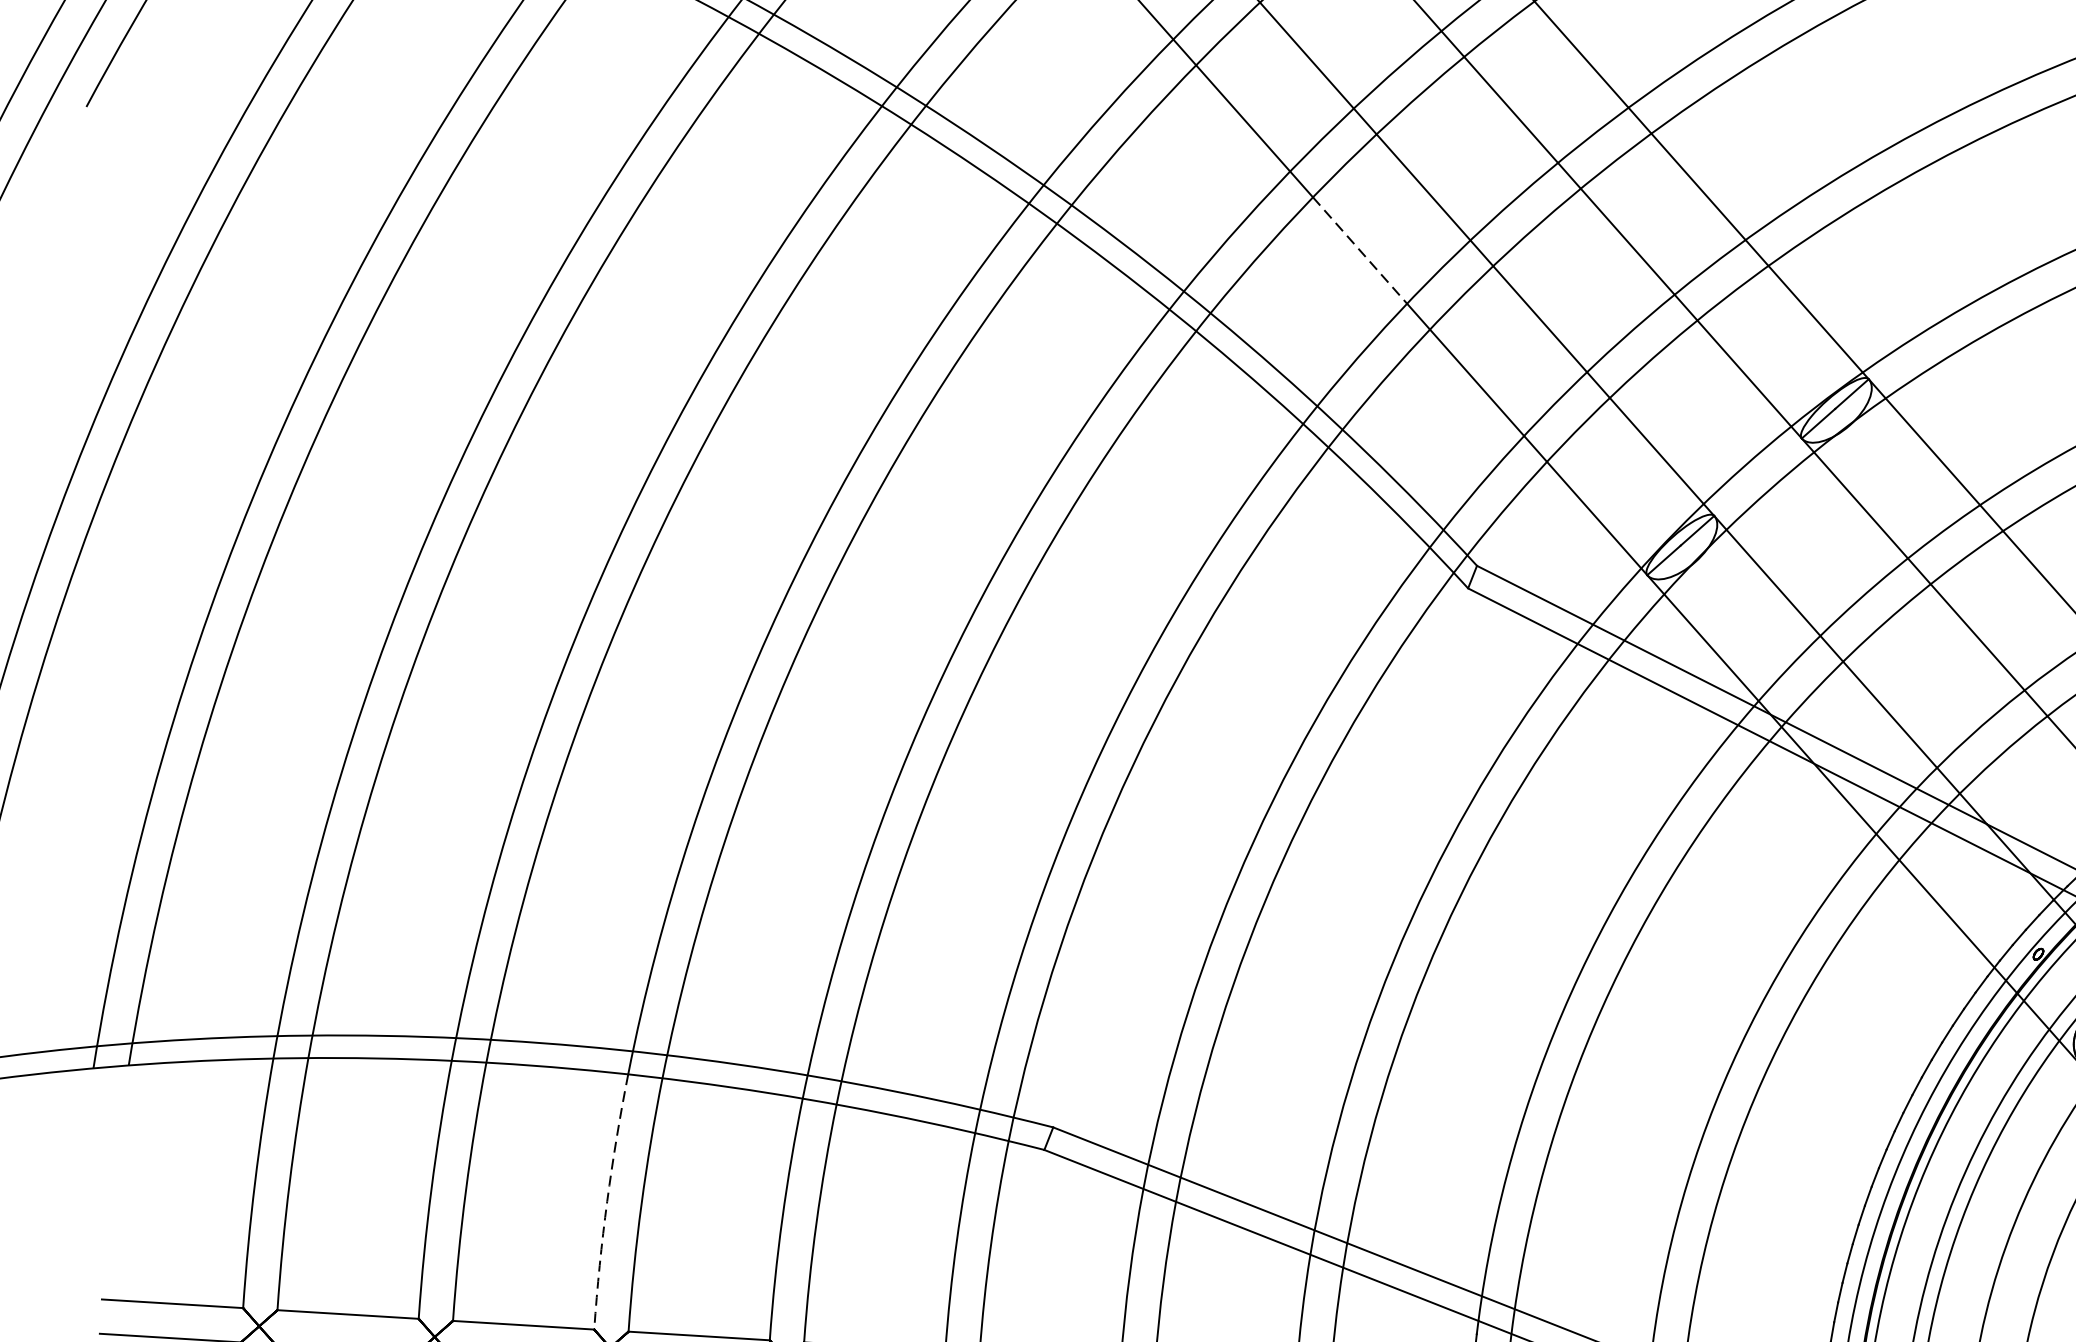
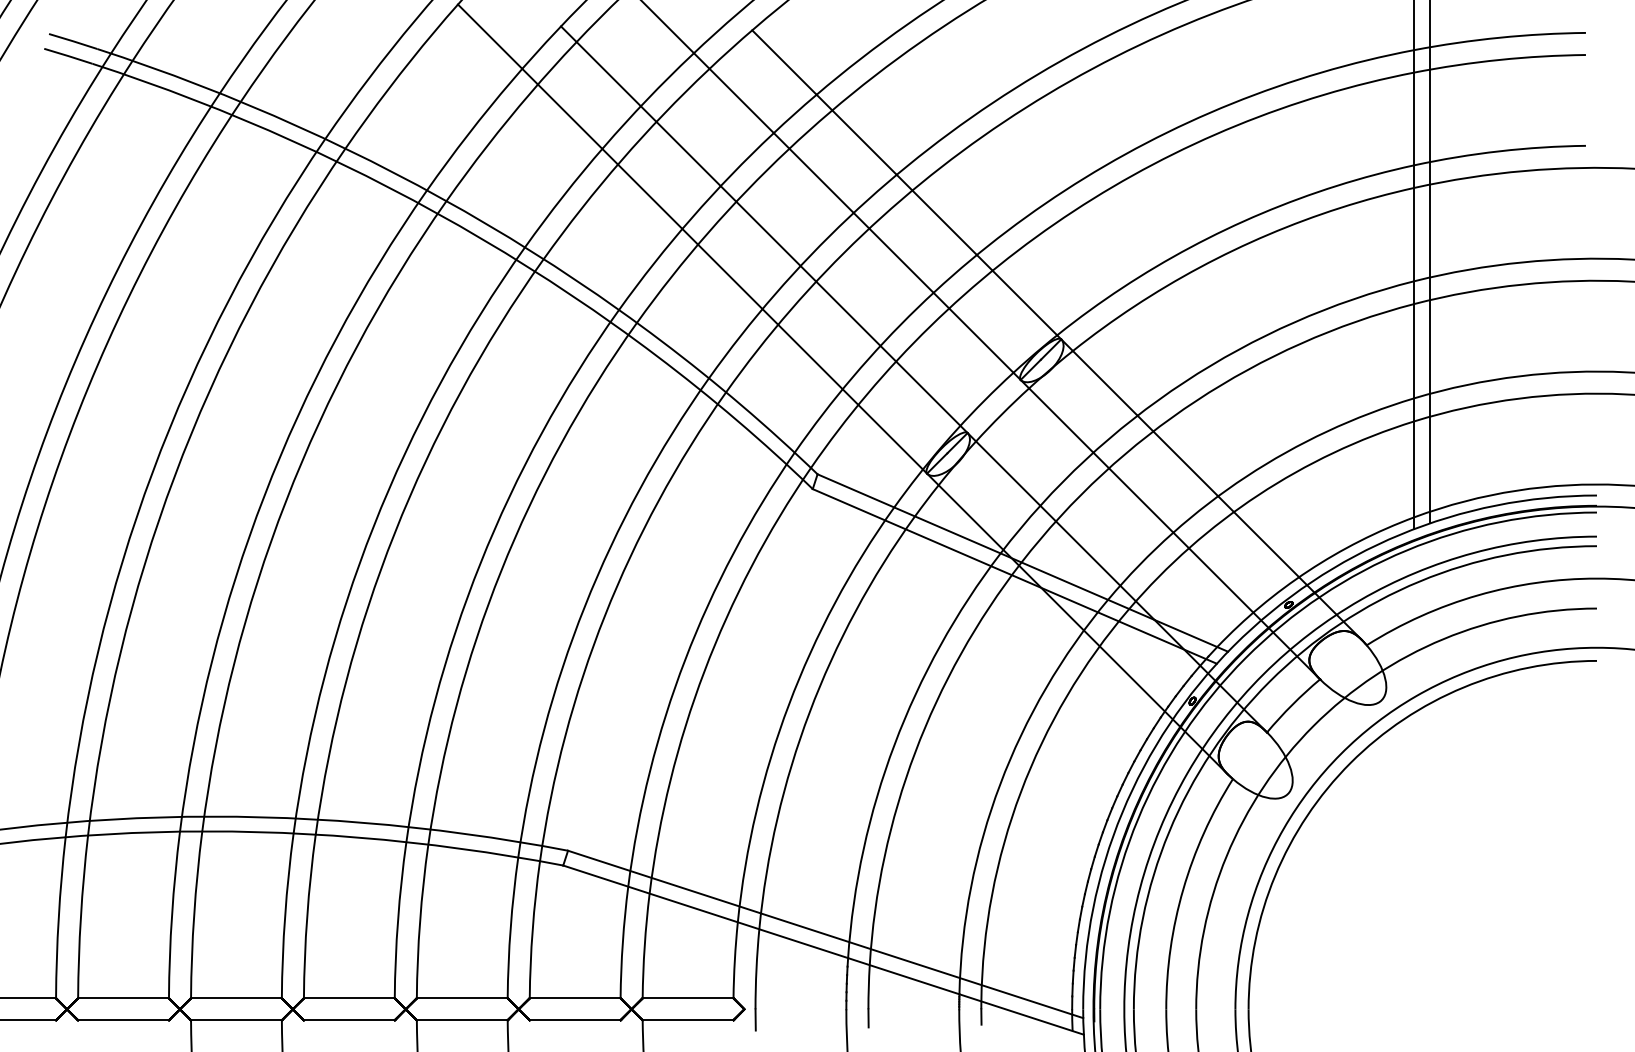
line: (1360, 250) -> (730, 276), dashed -> solid
arc: (607, 1201) -> (285, 915), dashed -> solid

